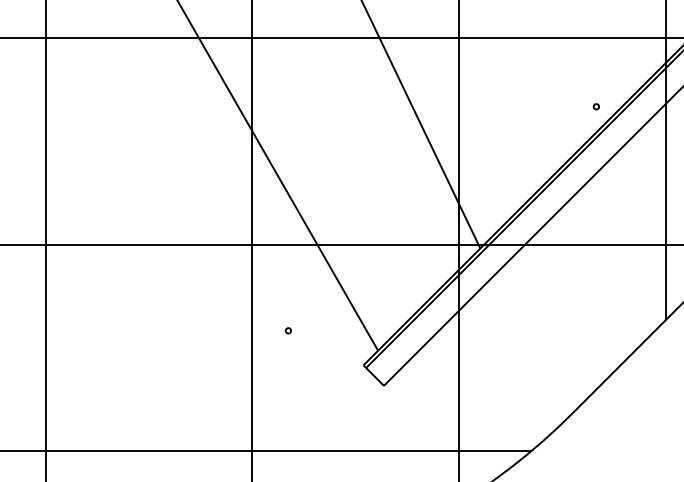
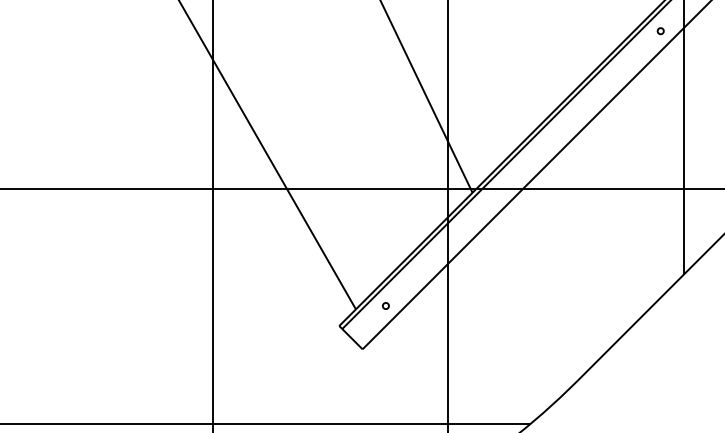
part: (595, 106) -> (659, 30), moved
part: (287, 330) -> (384, 305), moved

